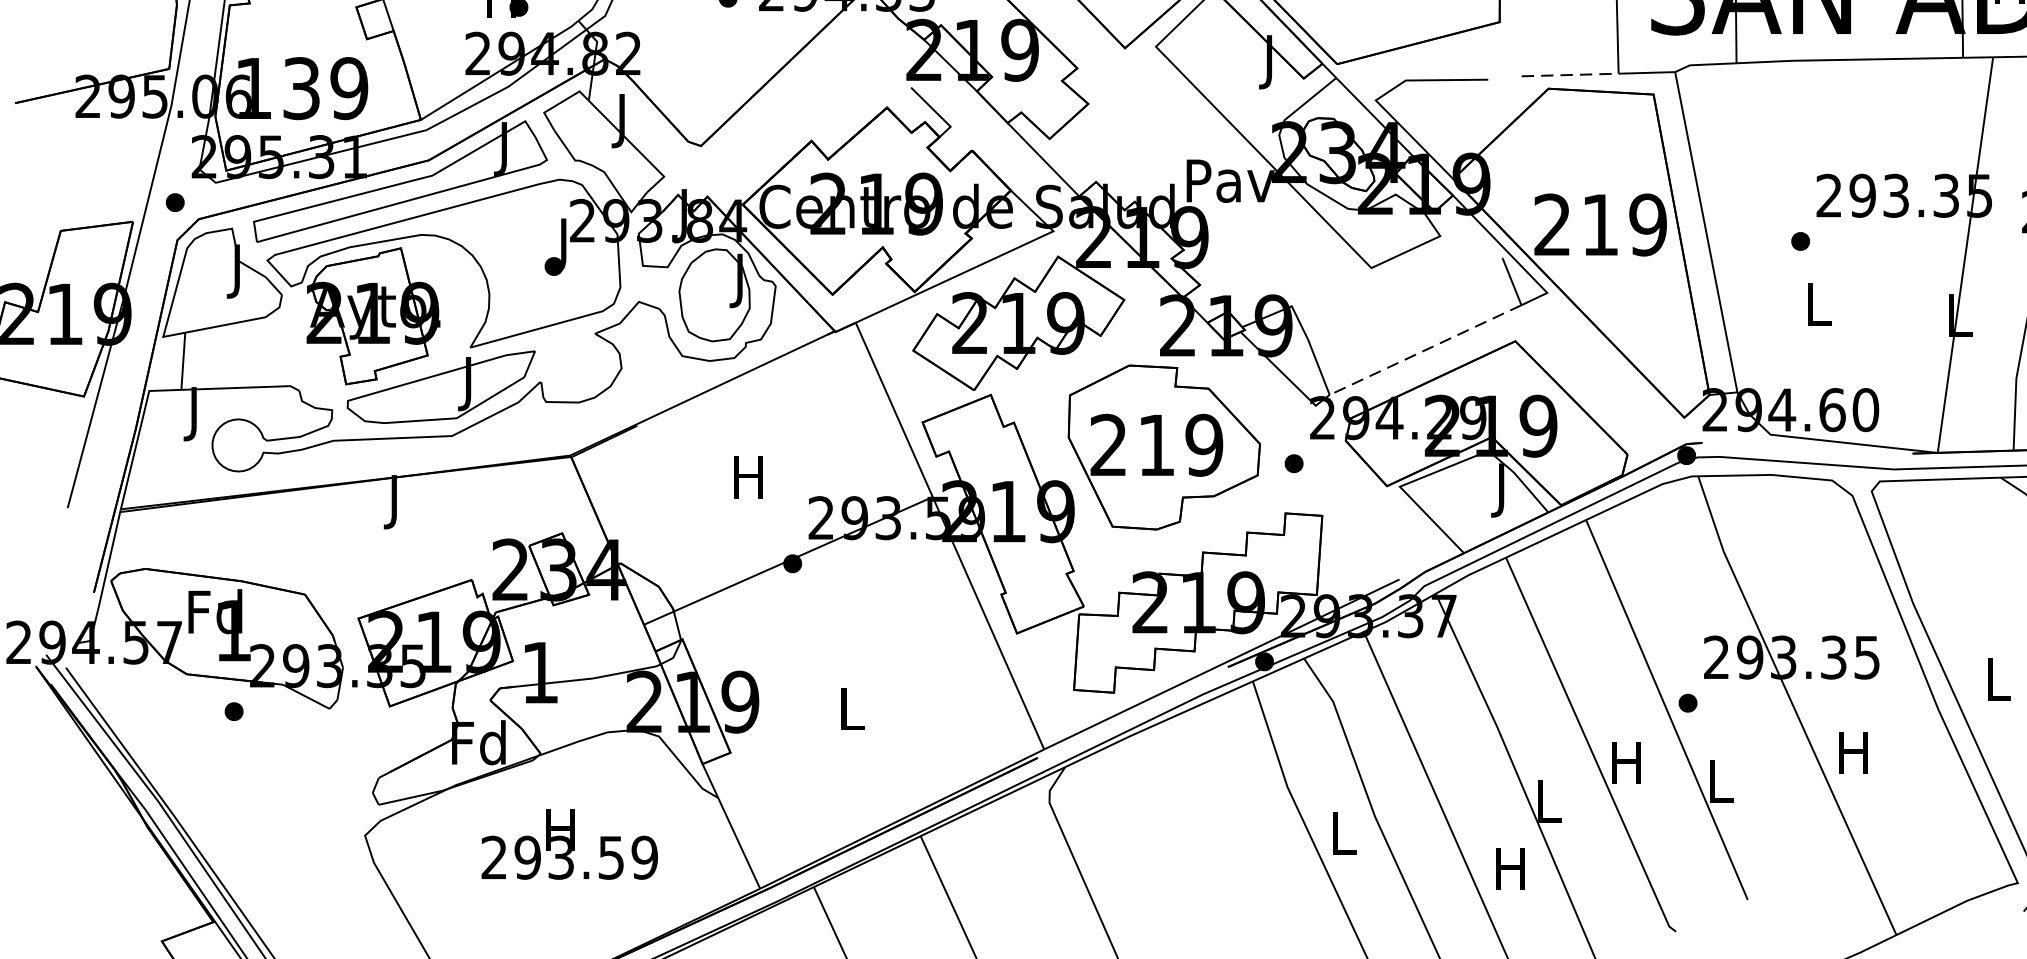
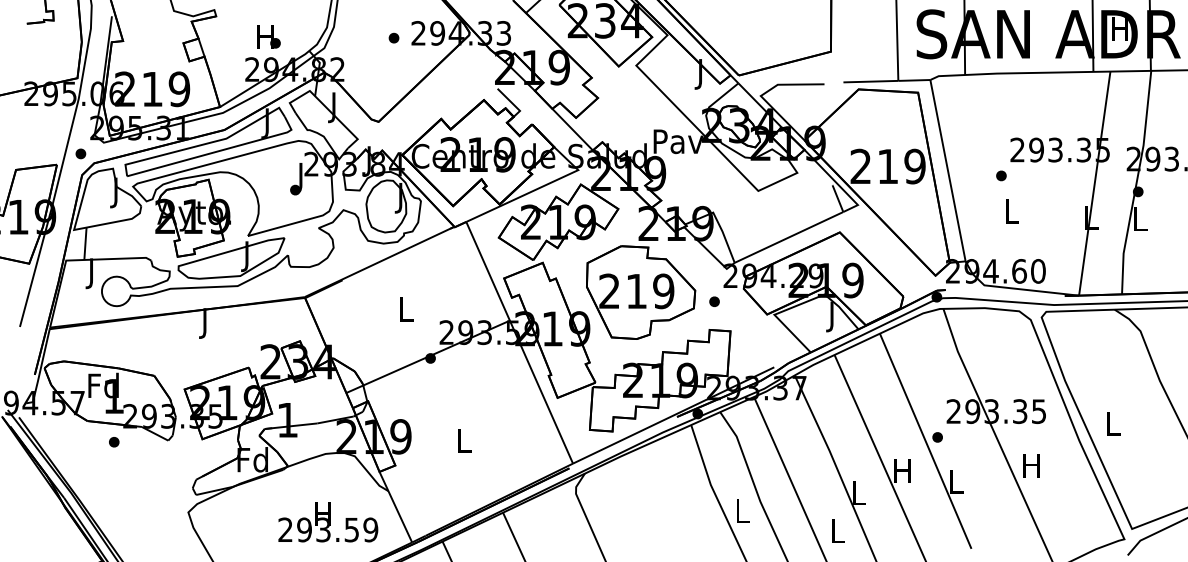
line: (1571, 74) -> (871, 81), dashed -> solid
text: (276, 88) -> (138, 89), 139 -> 219
line: (1426, 350) -> (789, 237), dashed -> solid
text: (748, 477) -> (405, 309), H -> L
text: (570, 844) -> (328, 522), moved
text: (1509, 867) -> (836, 530), H -> L

